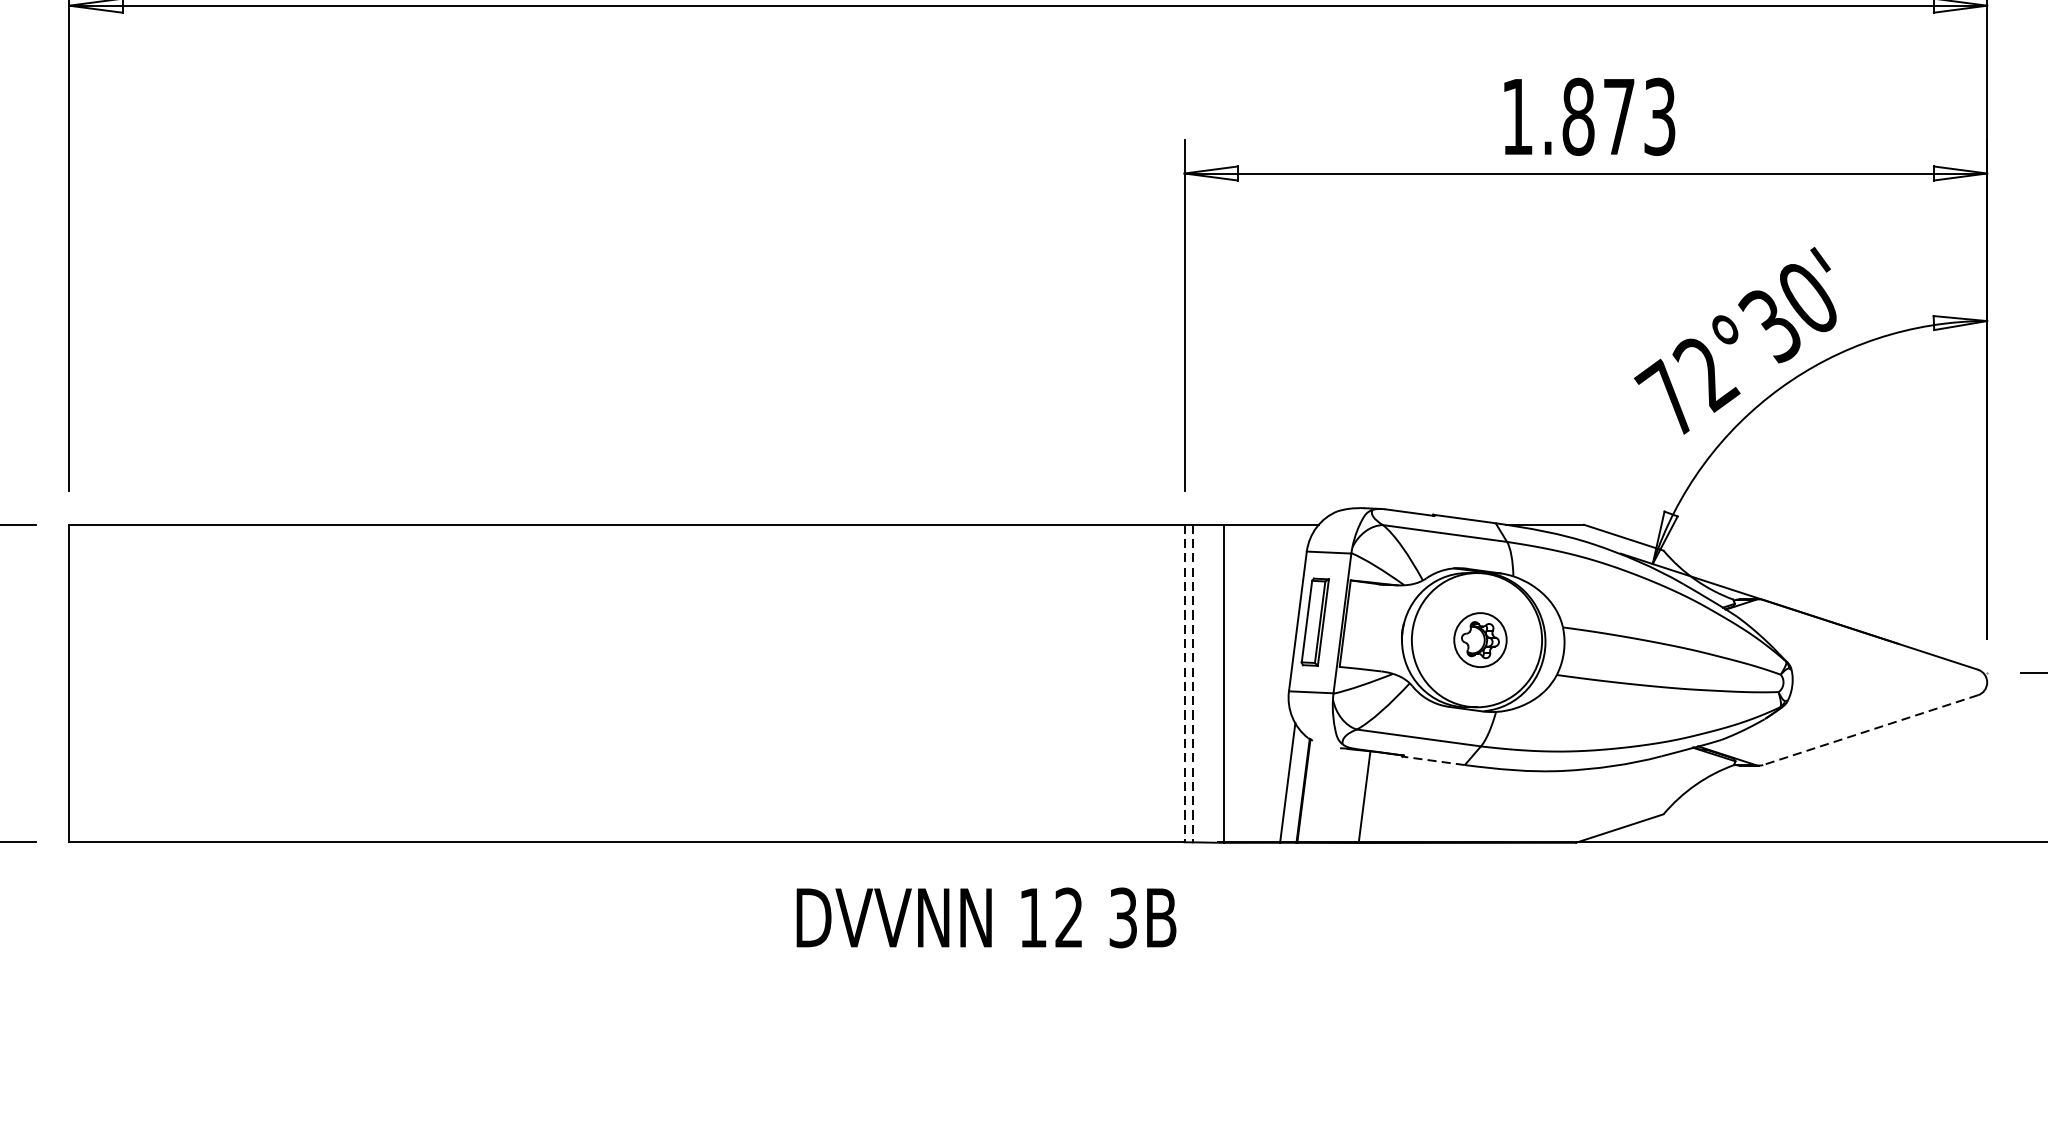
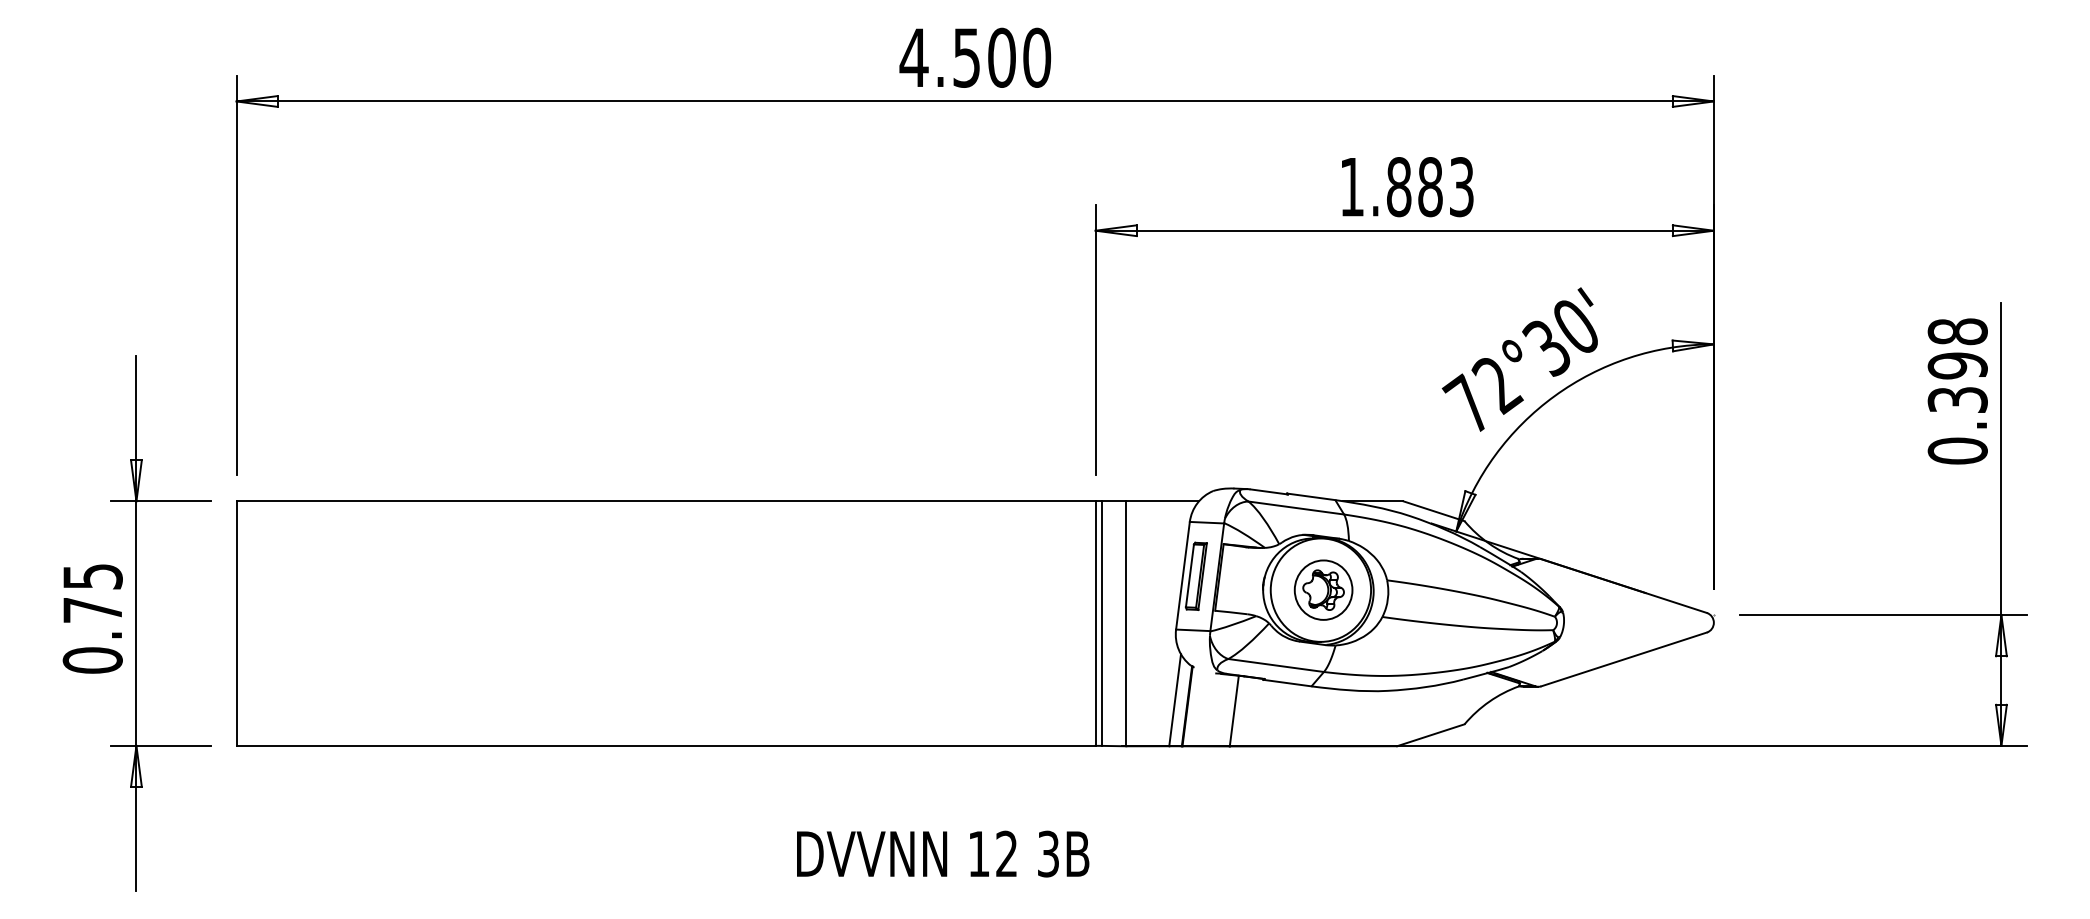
text: (1619, 117) -> (1430, 187), 1.873 -> 1.883
part: (1480, 639) -> (1323, 589), size x1.43
line: (1184, 684) -> (1095, 624), dashed -> solid
line: (1193, 684) -> (1102, 624), dashed -> solid
line: (1869, 730) -> (1623, 659), dashed -> solid
line: (1433, 761) -> (1287, 683), dashed -> solid
text: (986, 917) -> (943, 853), moved

